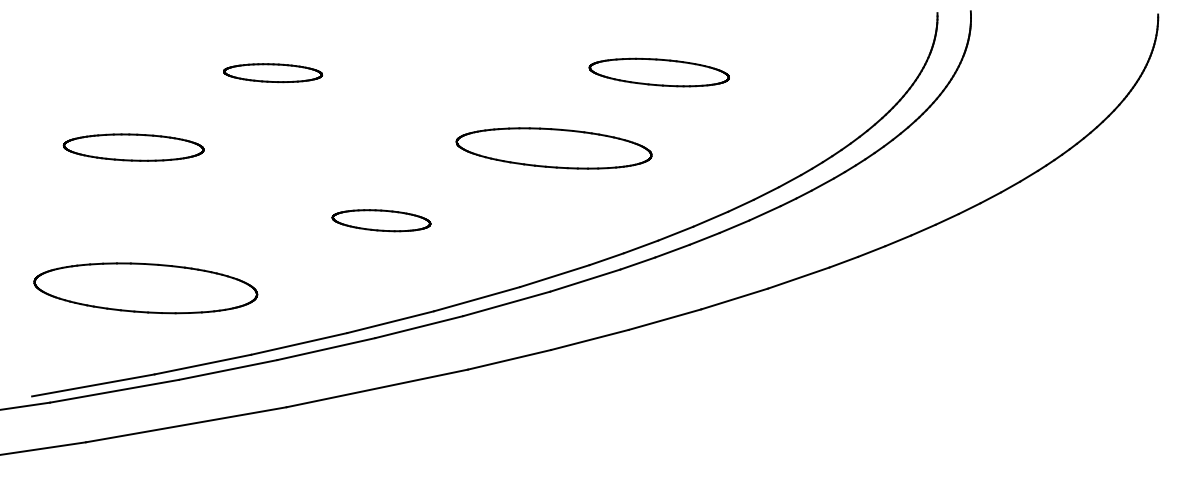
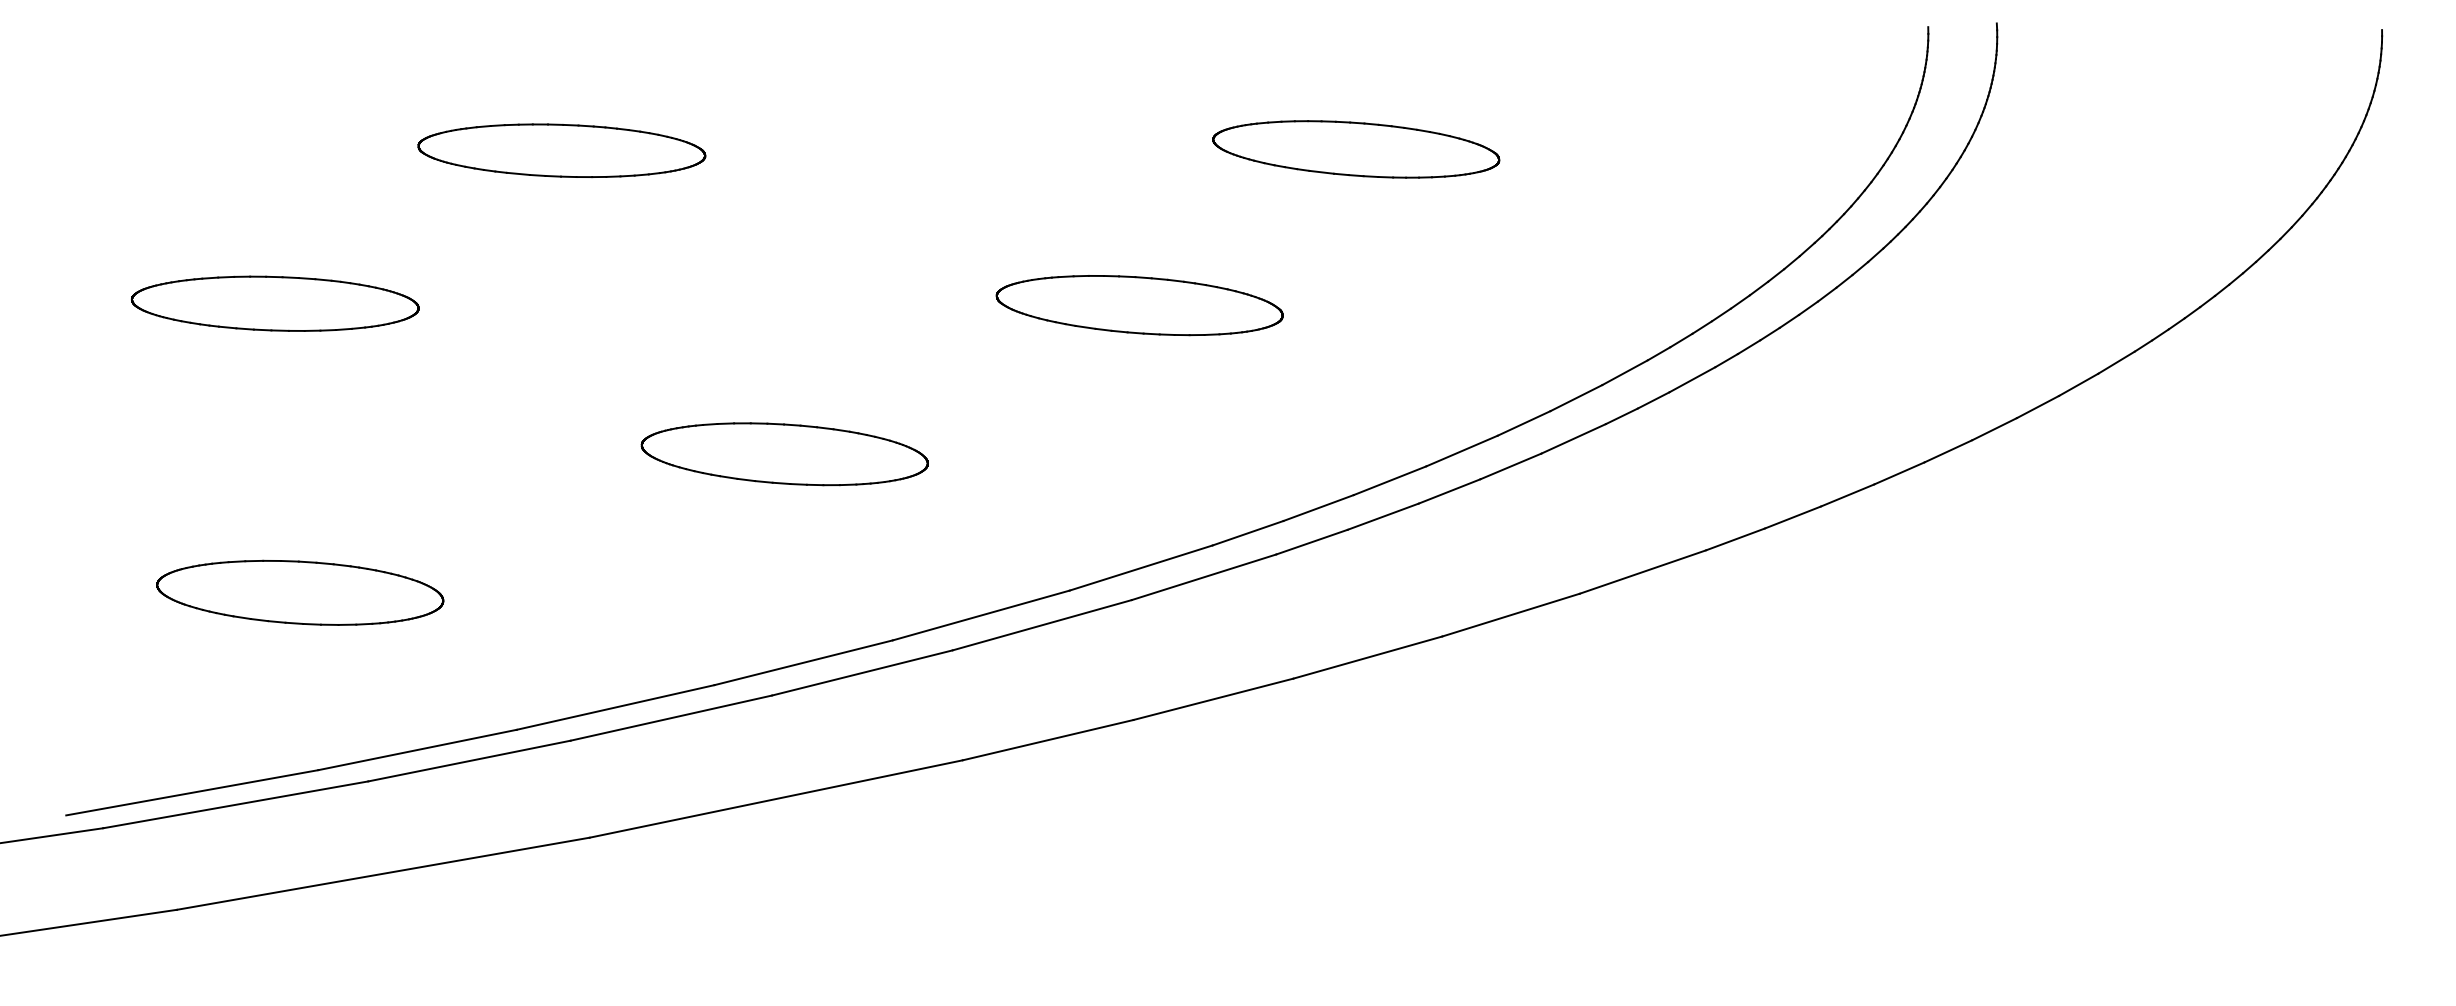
part: (272, 72) -> (560, 149), size x1.43
part: (553, 148) -> (1138, 305), size x0.71
part: (381, 220) -> (784, 453), size x1.43
part: (145, 287) -> (299, 591), size x0.62

